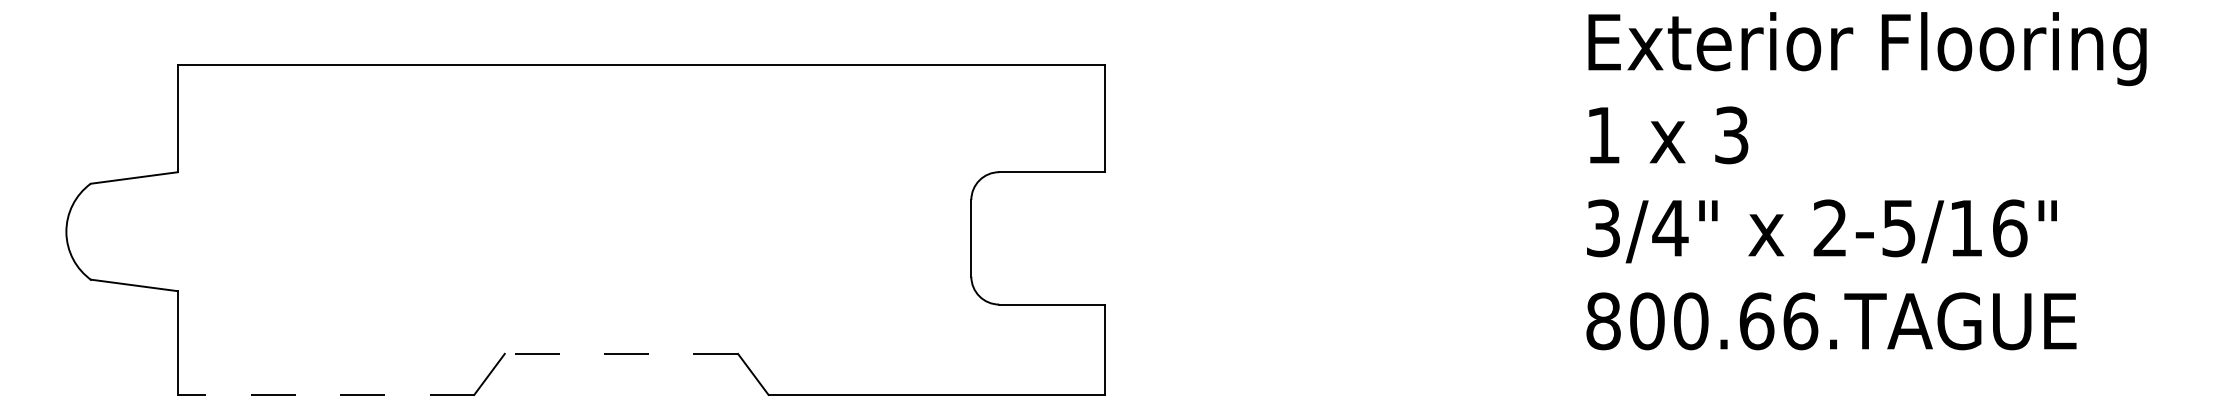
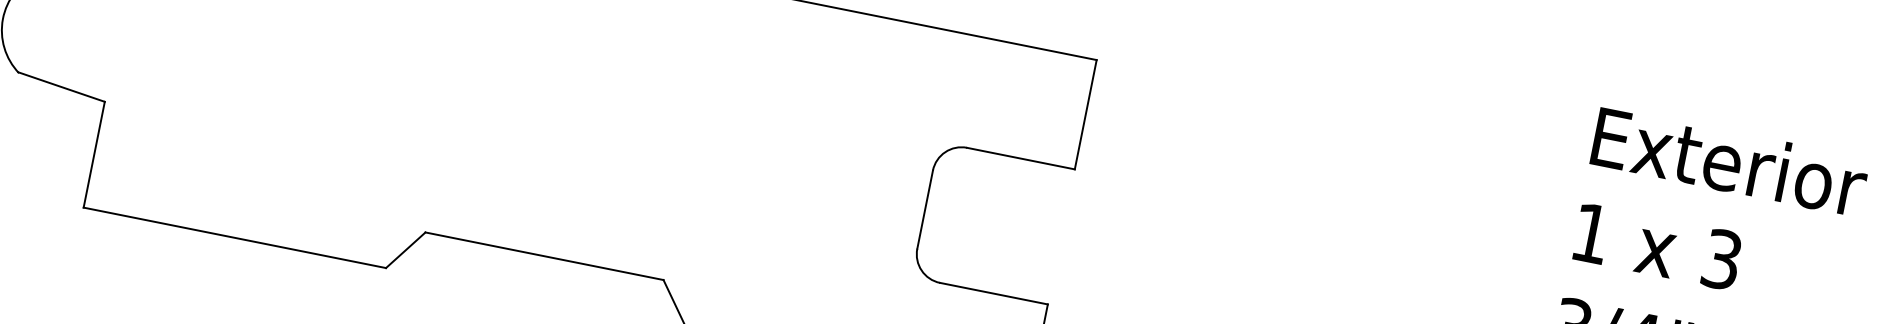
line: (621, 353) -> (544, 255), dashed -> solid
line: (325, 394) -> (234, 237), dashed -> solid

